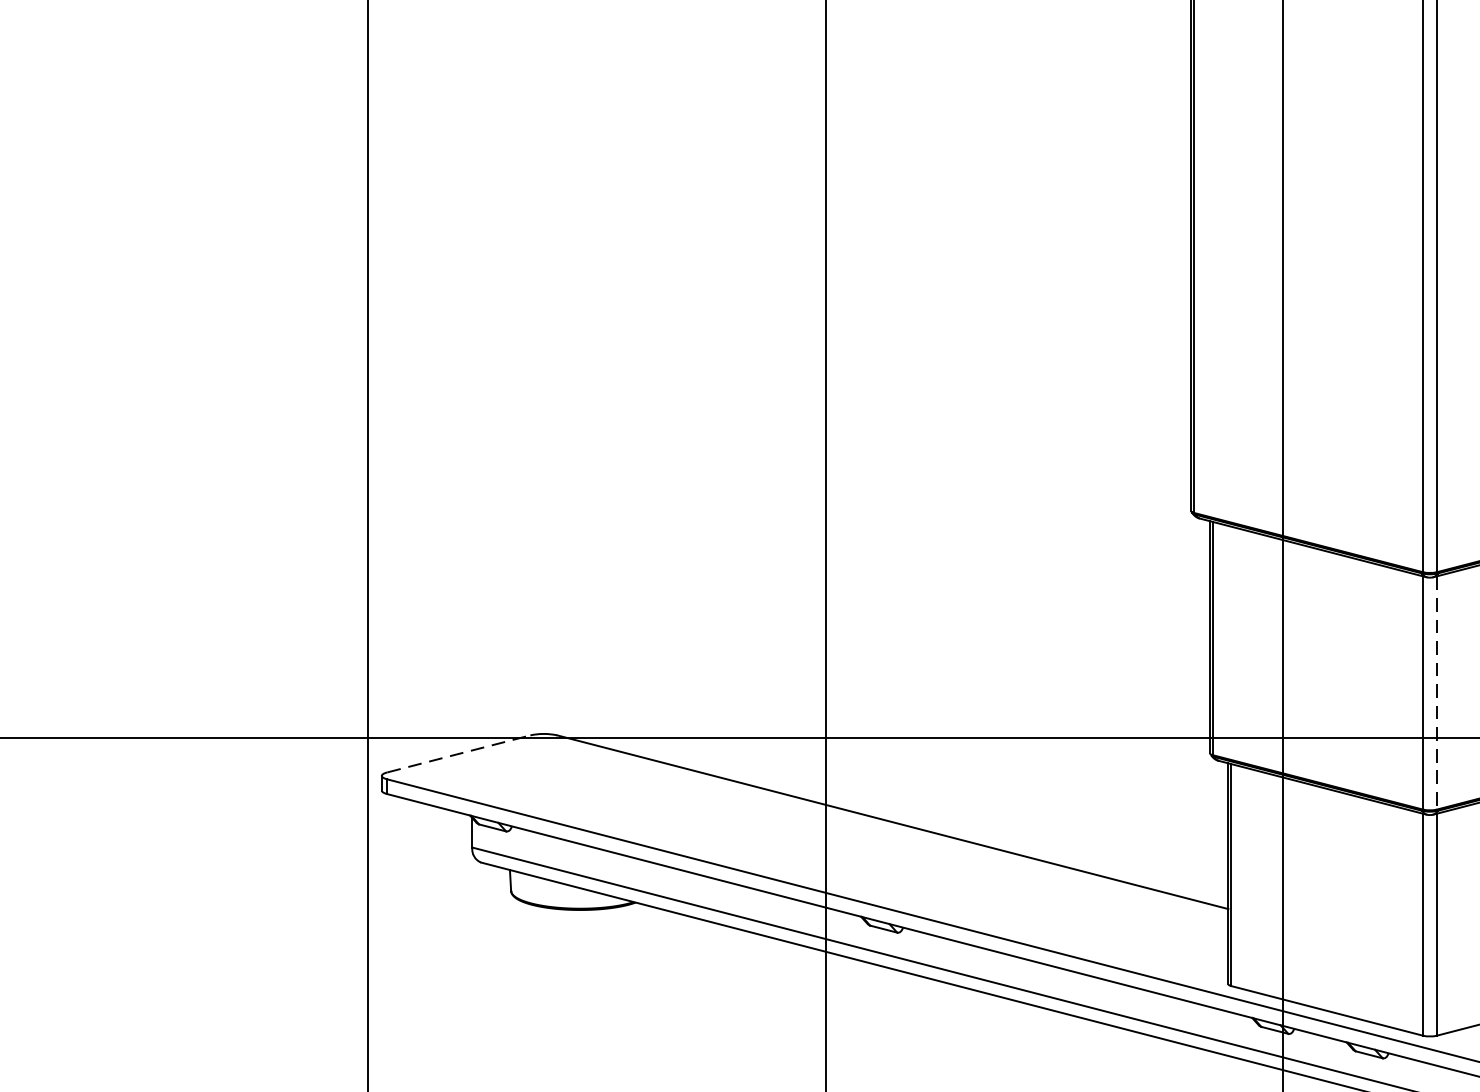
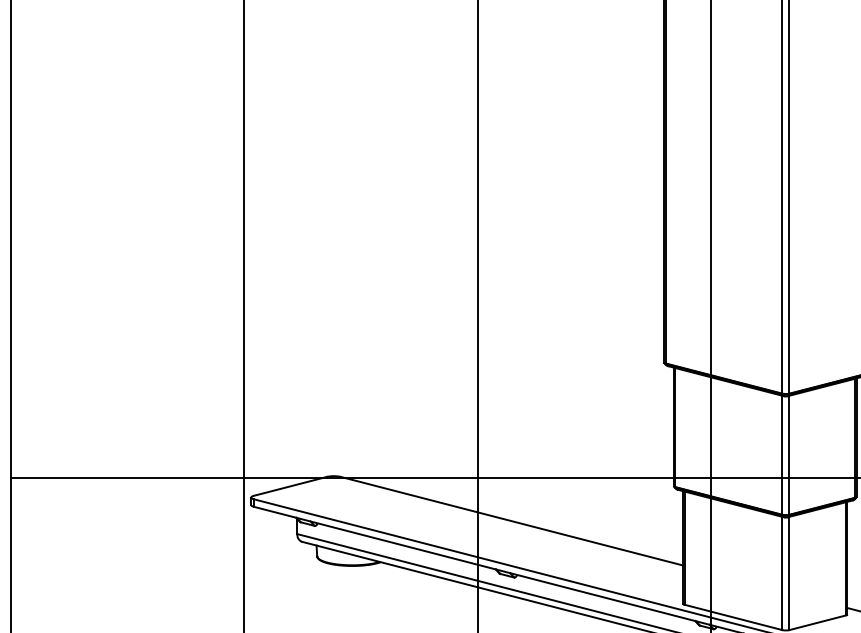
line: (1437, 693) -> (789, 455), dashed -> solid
line: (458, 754) -> (290, 486), dashed -> solid

